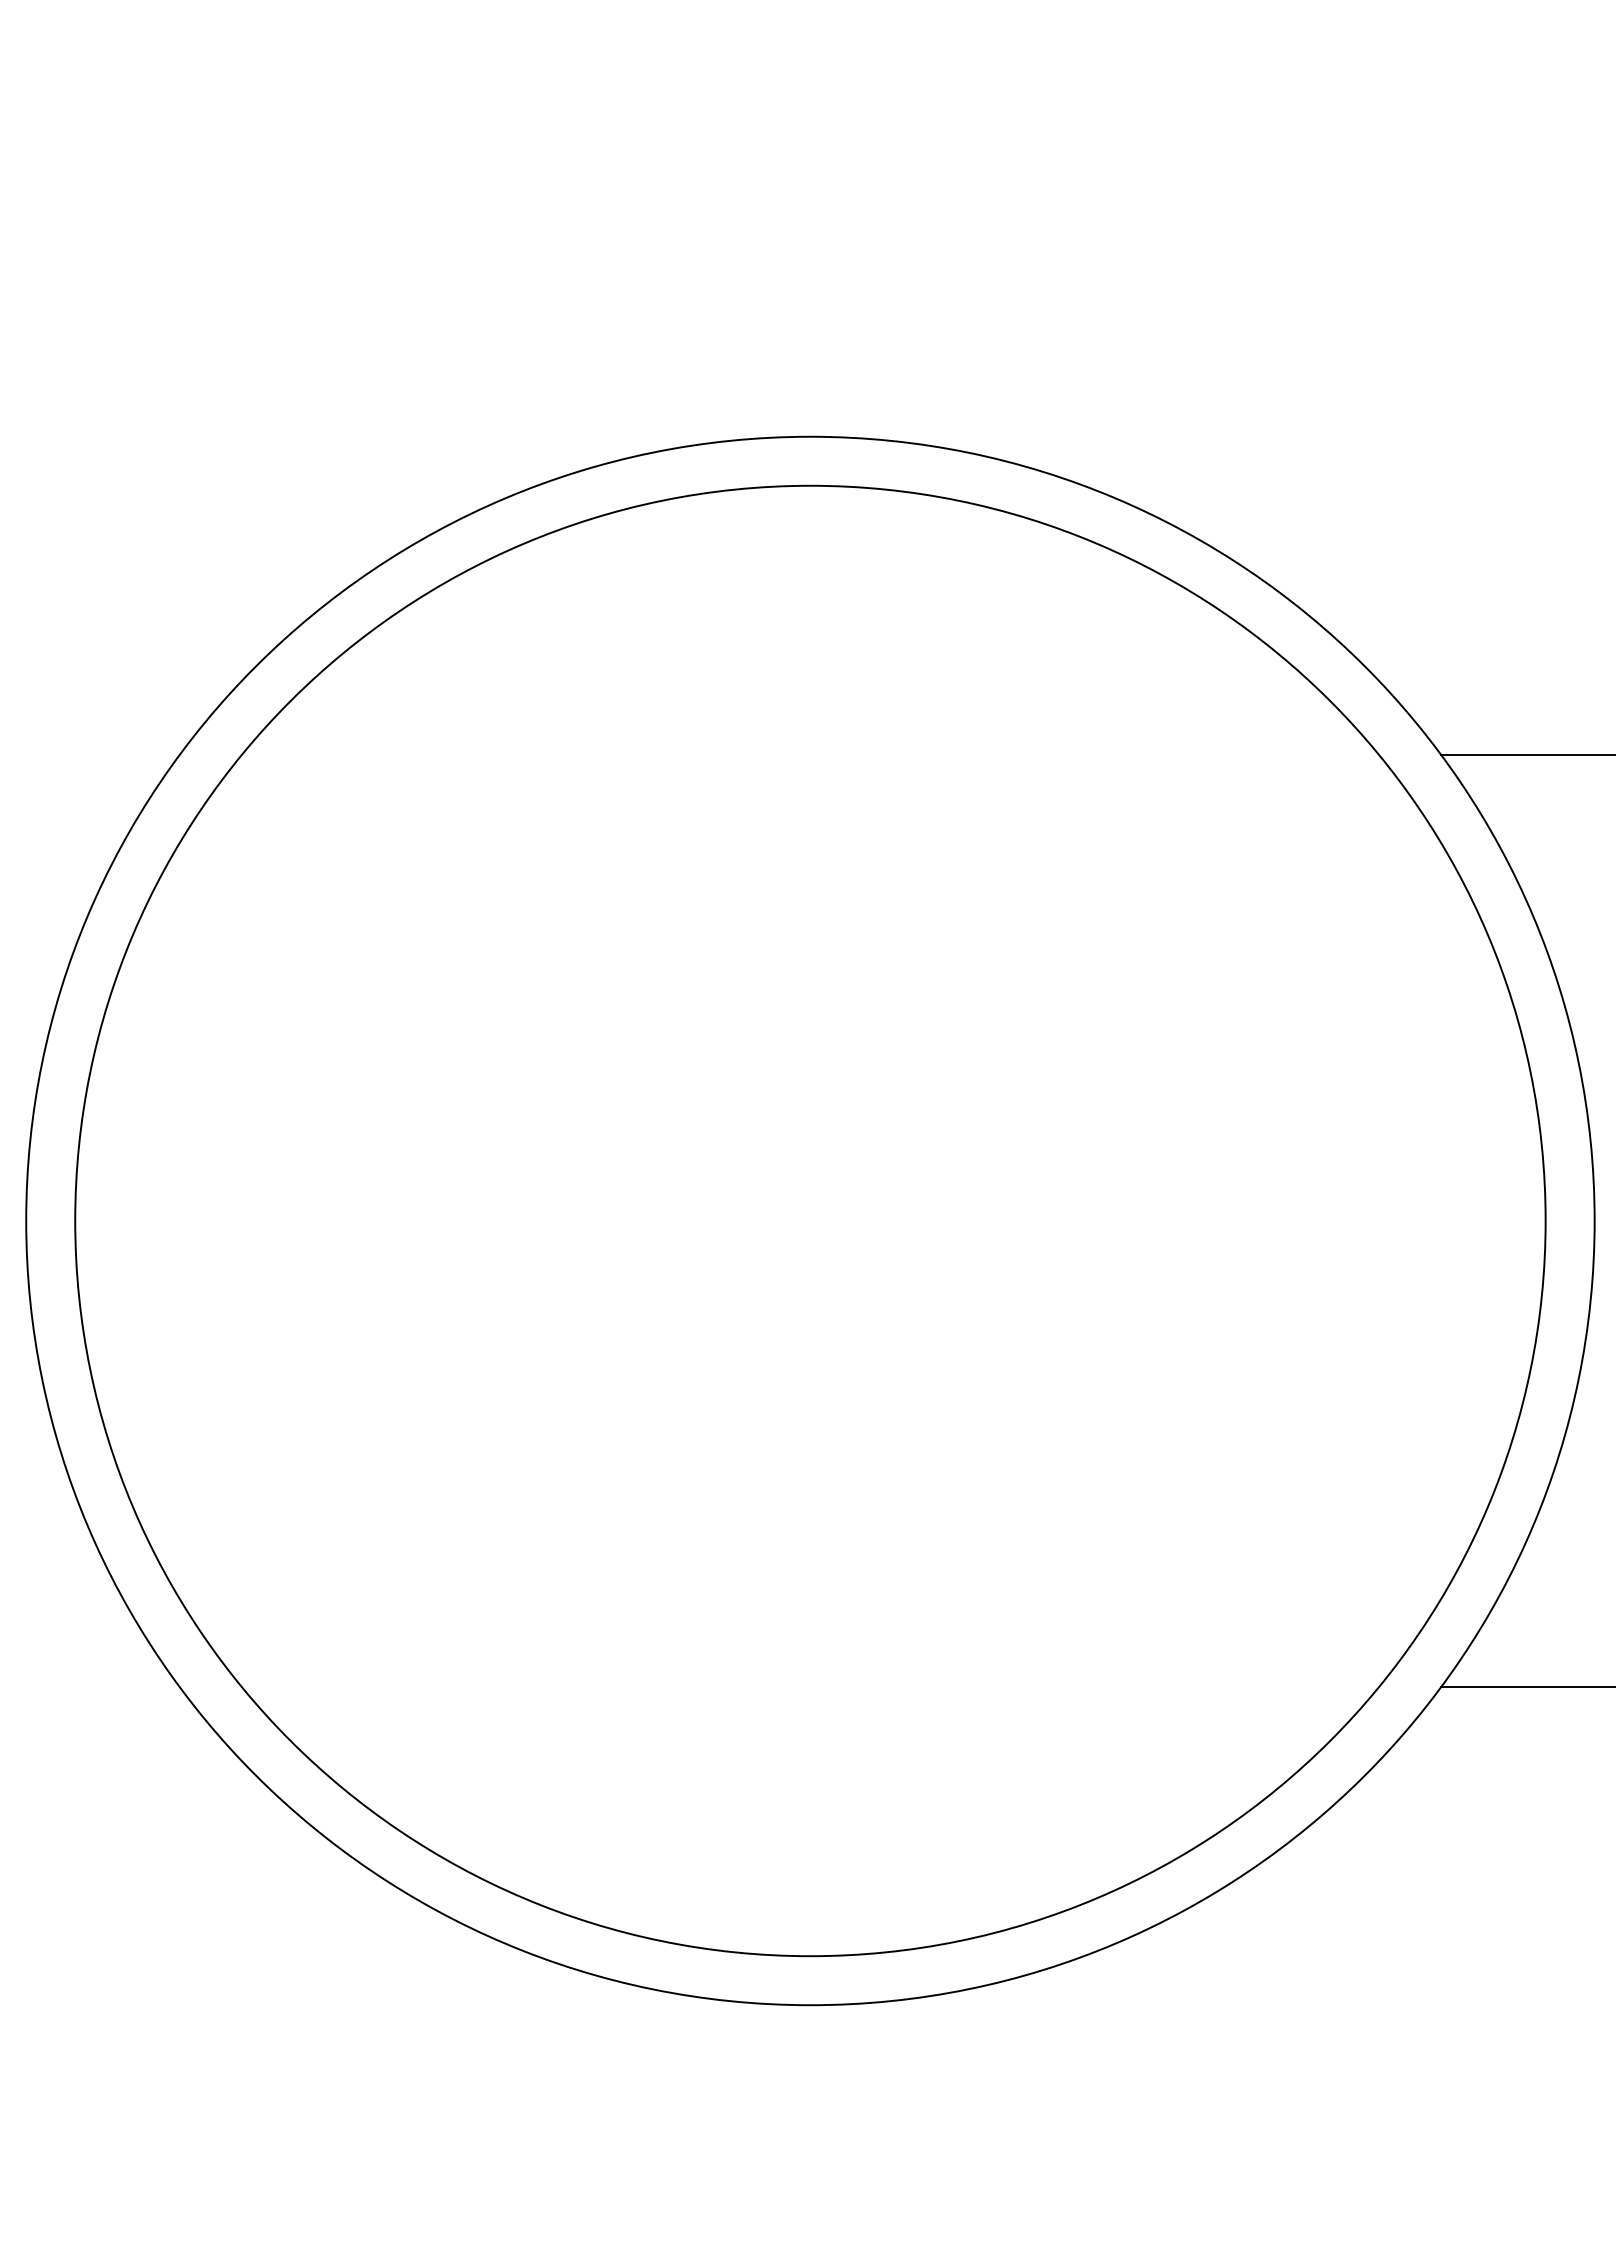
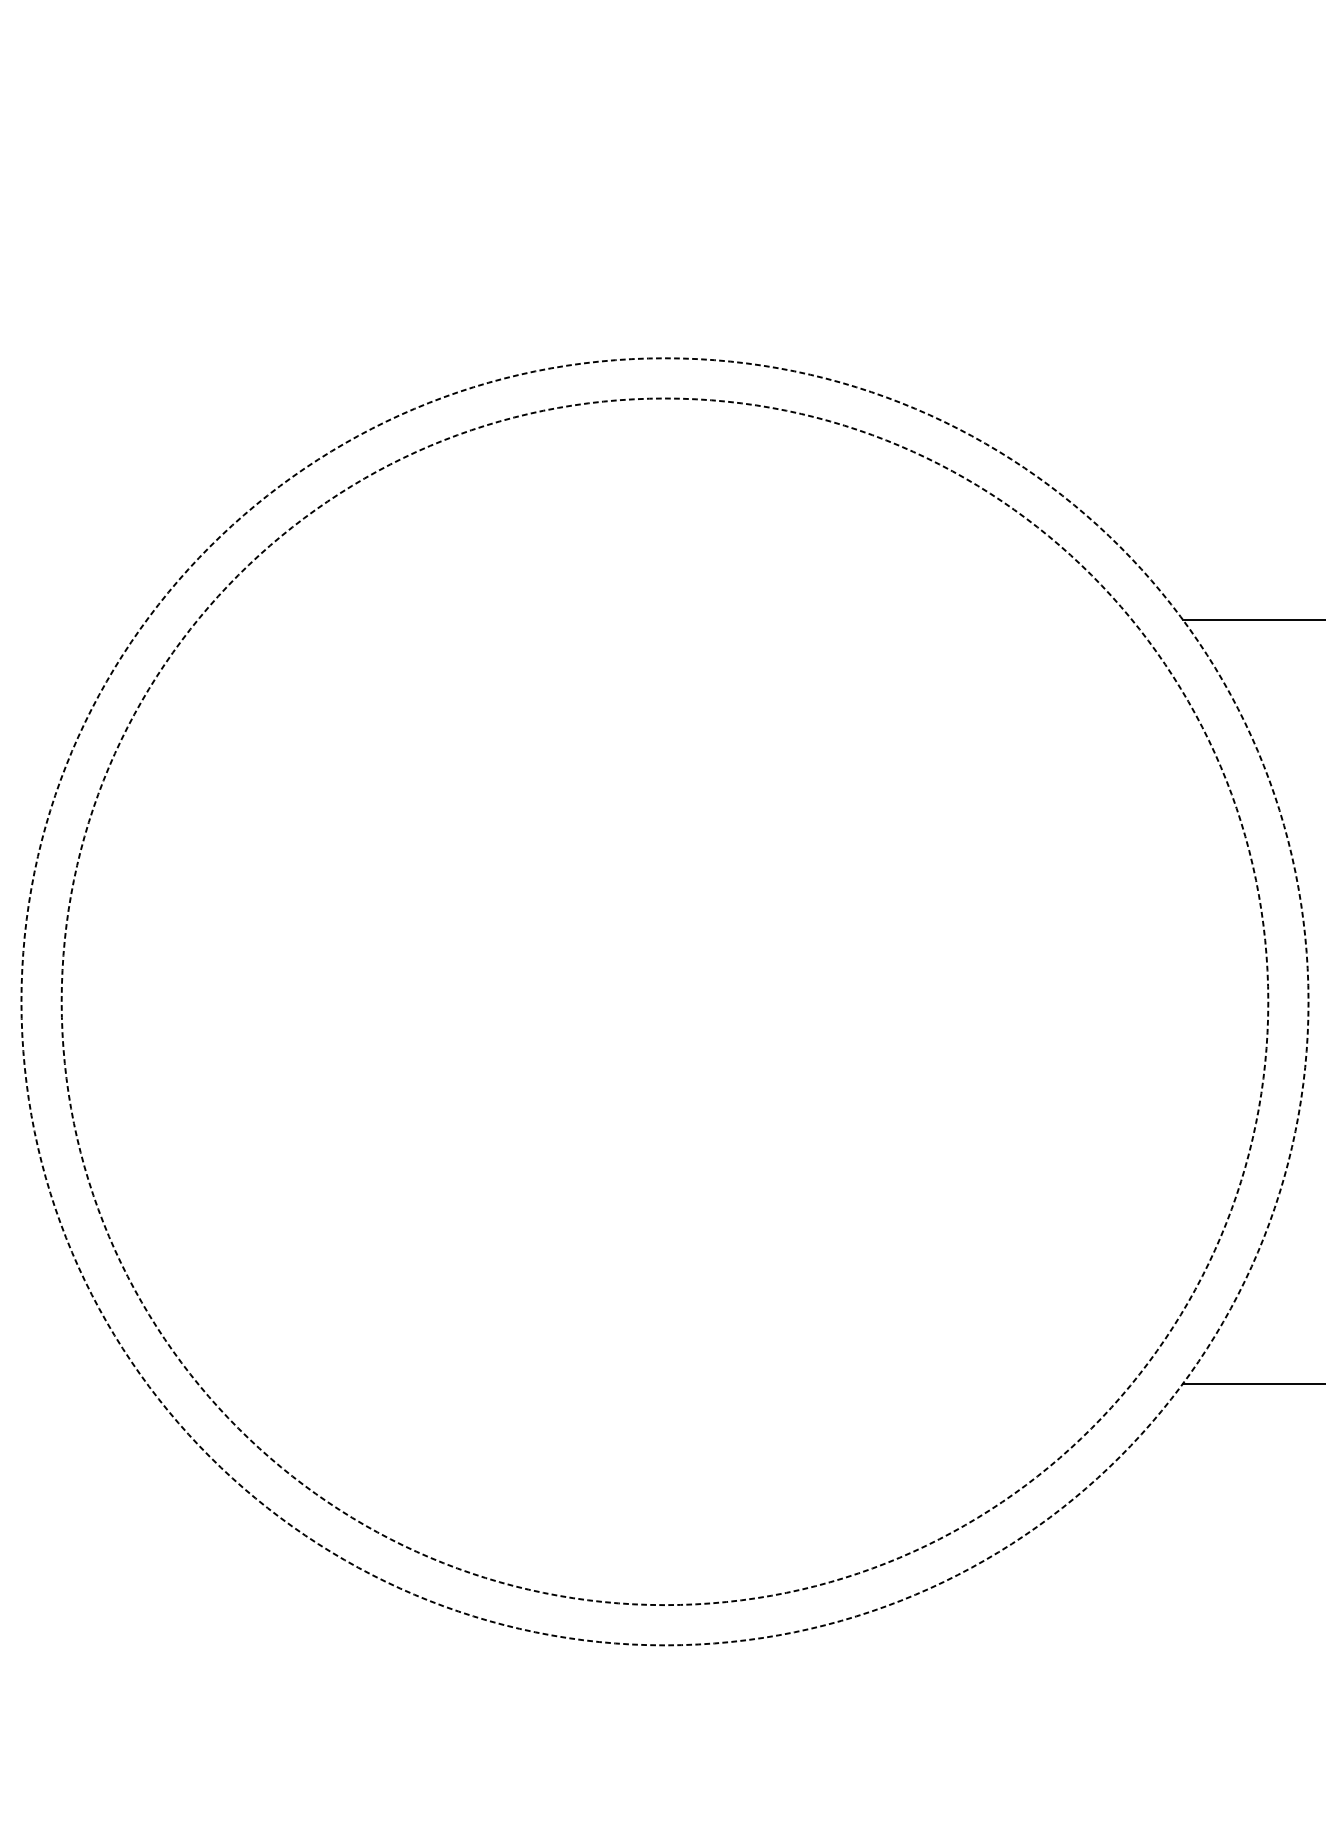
circle: (810, 1220) -> (665, 1001), solid -> dashed
circle: (810, 1220) -> (665, 1001), solid -> dashed

